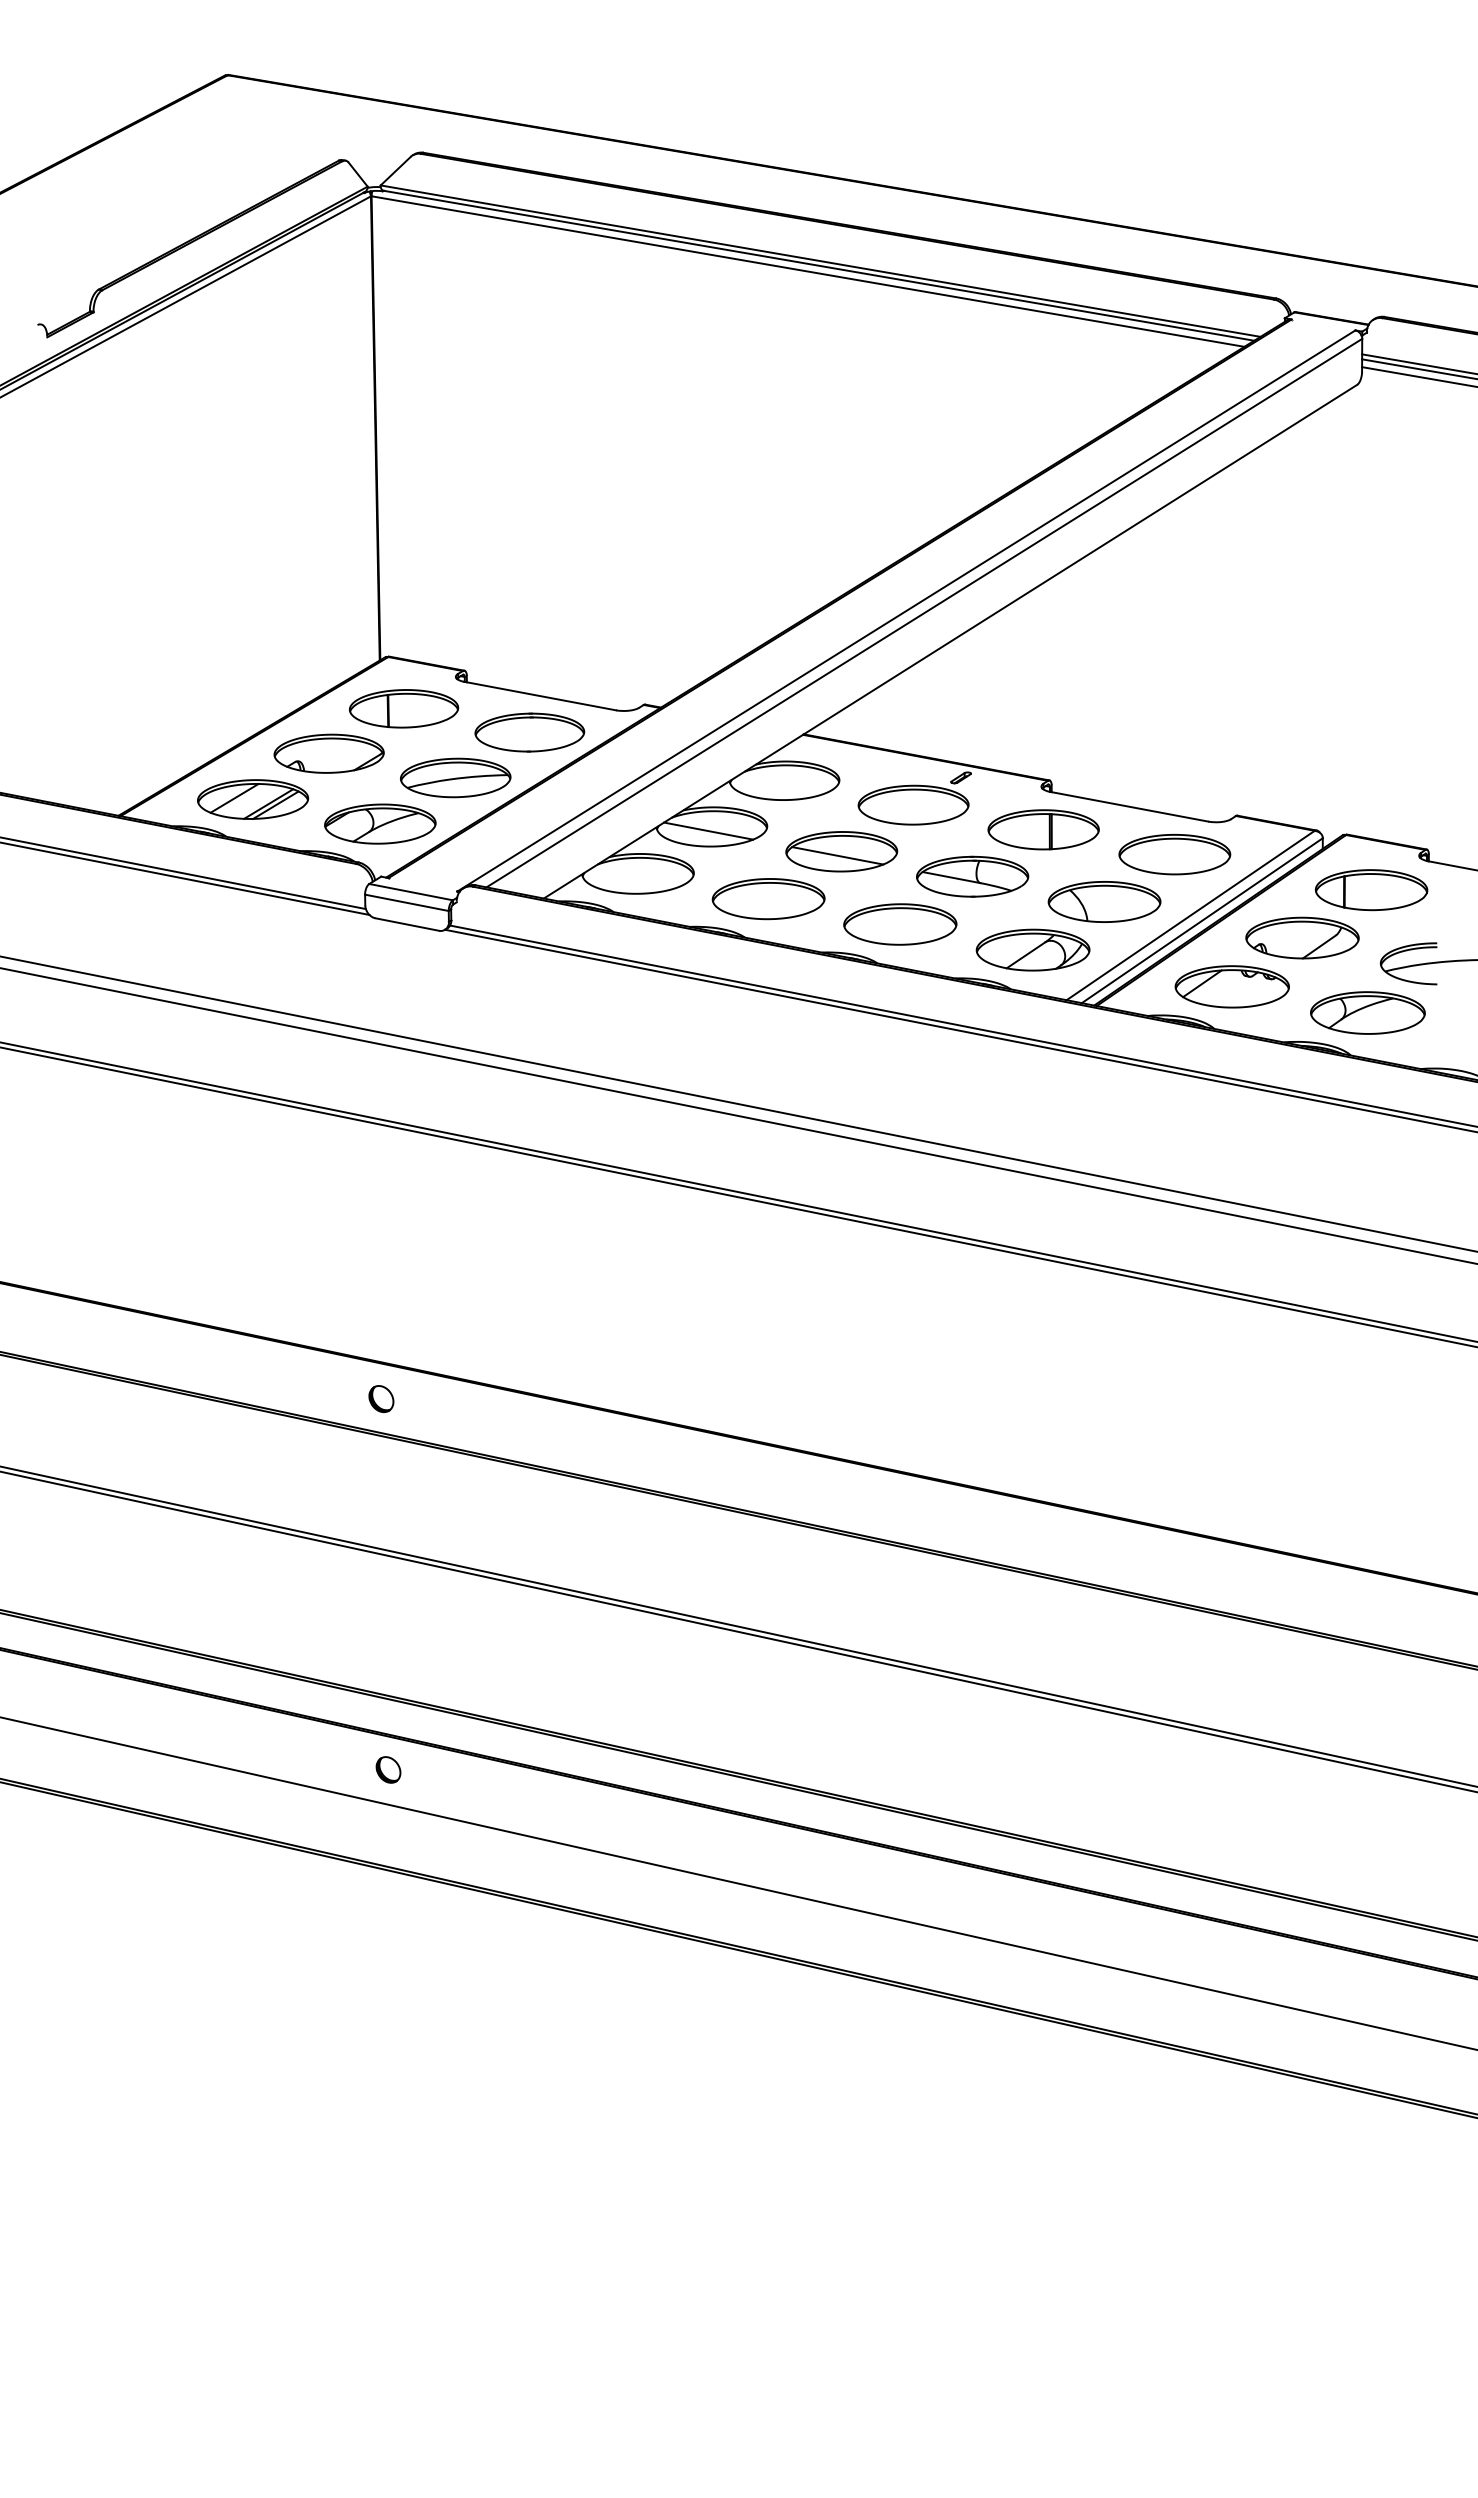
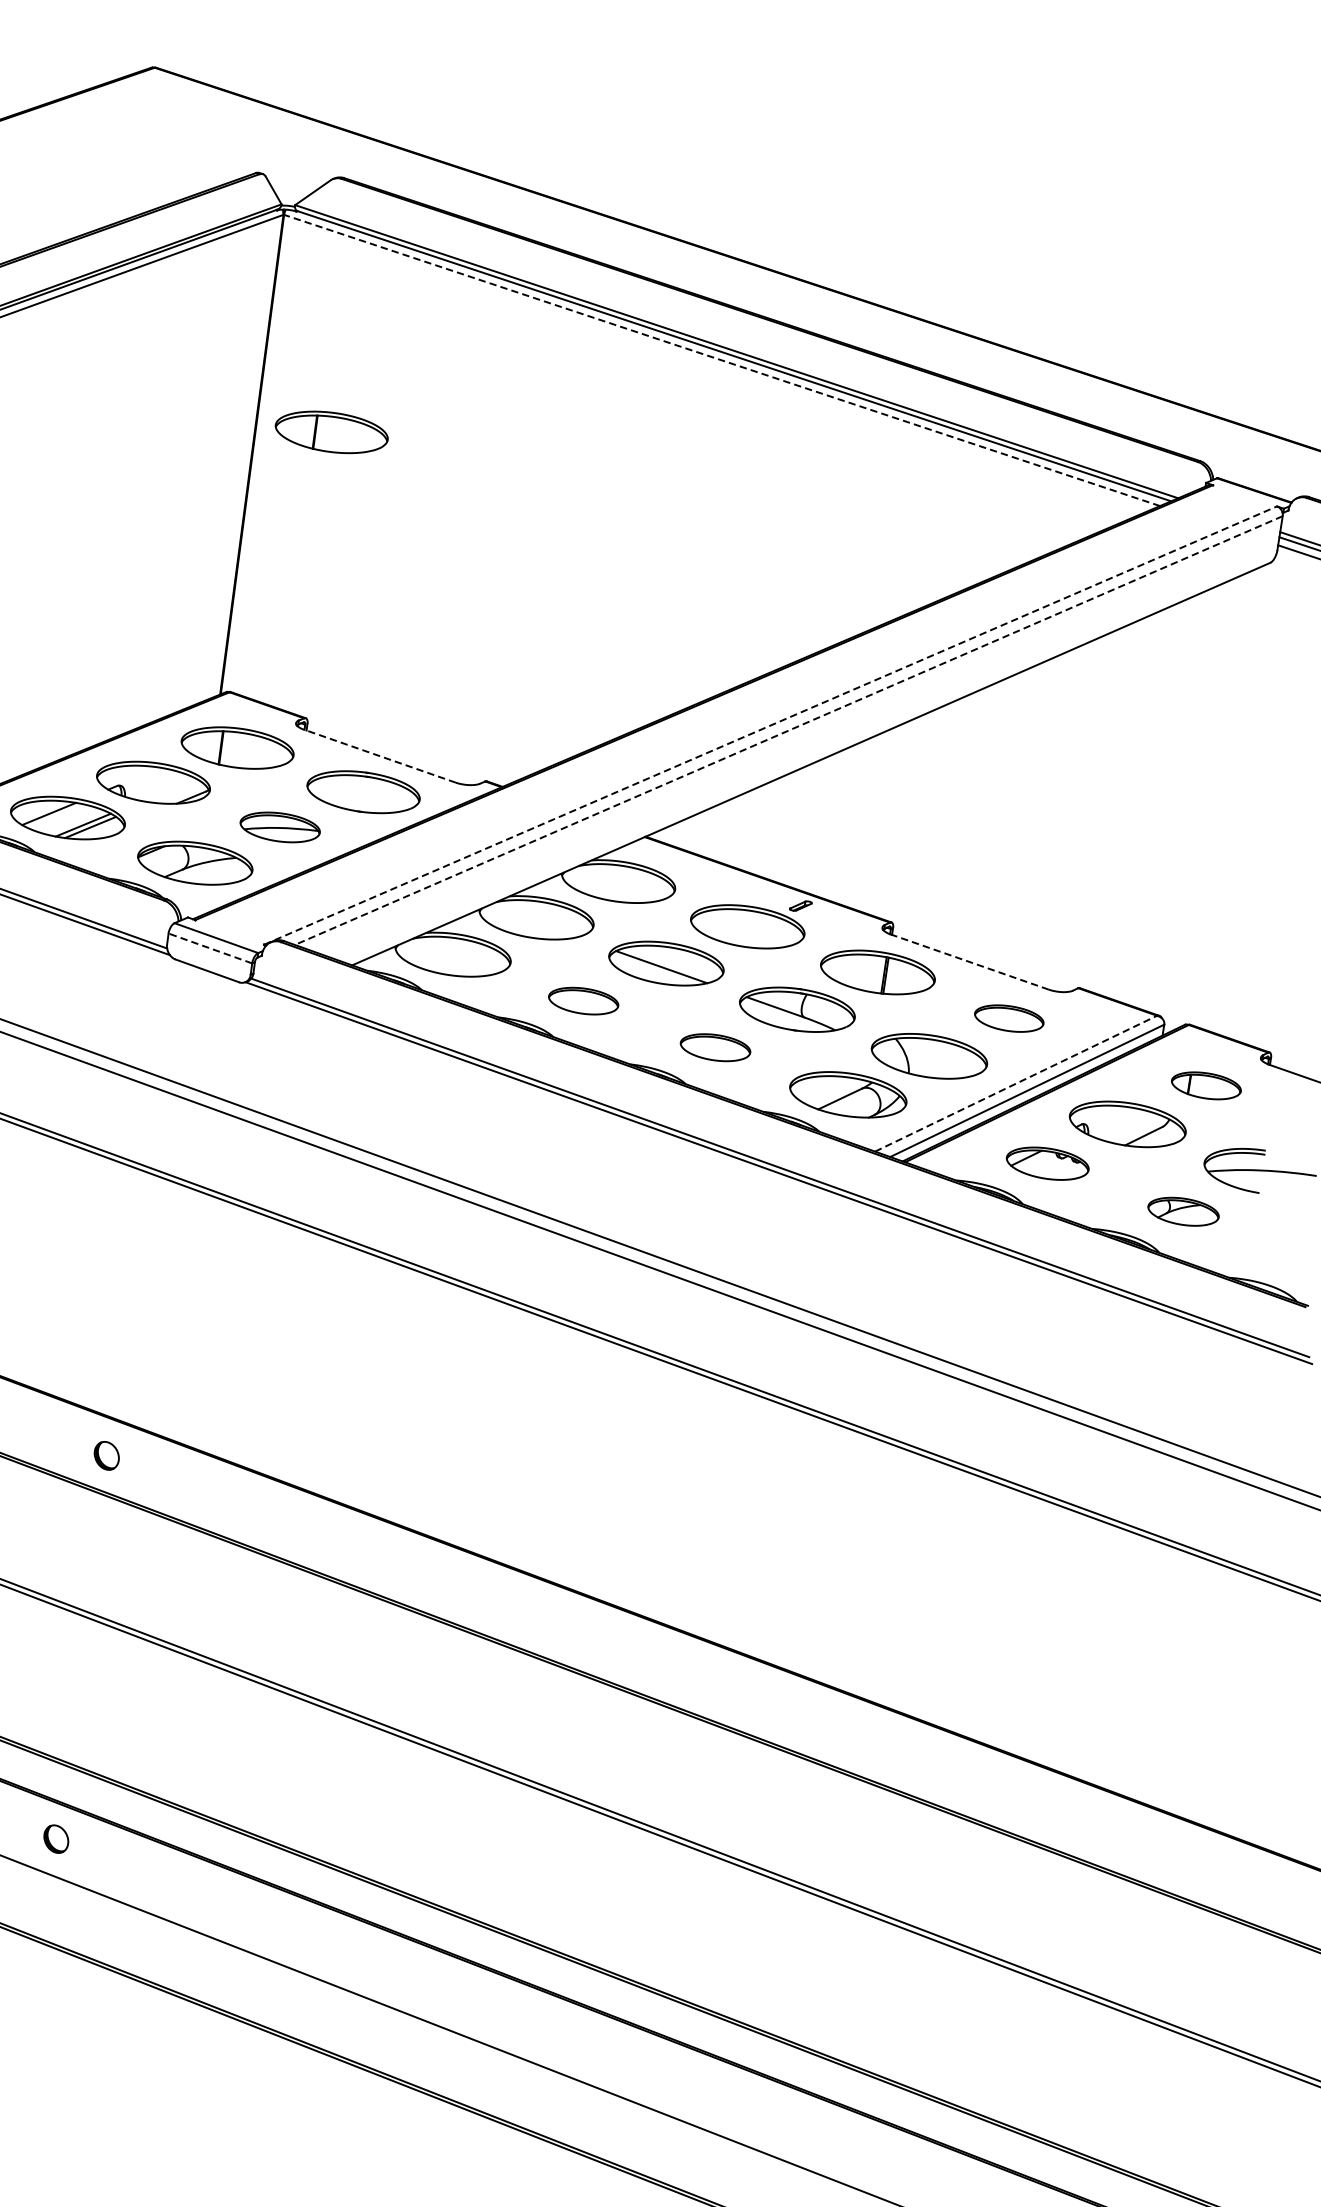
line: (808, 271) -> (722, 360), solid -> dashed
part: (447, 395) -> (331, 432), added
line: (906, 610) -> (770, 725), solid -> dashed
line: (924, 613) -> (788, 730), solid -> dashed
line: (539, 695) -> (379, 755), solid -> dashed
part: (455, 777) -> (280, 826), size x0.7
line: (1128, 806) -> (969, 961), solid -> dashed
line: (708, 830) -> (532, 920), removed
part: (1174, 854) -> (1008, 1018), size x0.6
part: (1371, 890) -> (1206, 1086), size x0.6
part: (768, 899) -> (583, 1001), size x0.6
line: (406, 902) -> (210, 948), solid -> dashed
line: (1190, 915) -> (1015, 1083), solid -> dashed
part: (900, 924) -> (715, 1047), size x0.6
part: (1231, 986) -> (1047, 1163), size x0.7
part: (1367, 1012) -> (1183, 1211), size x0.6

